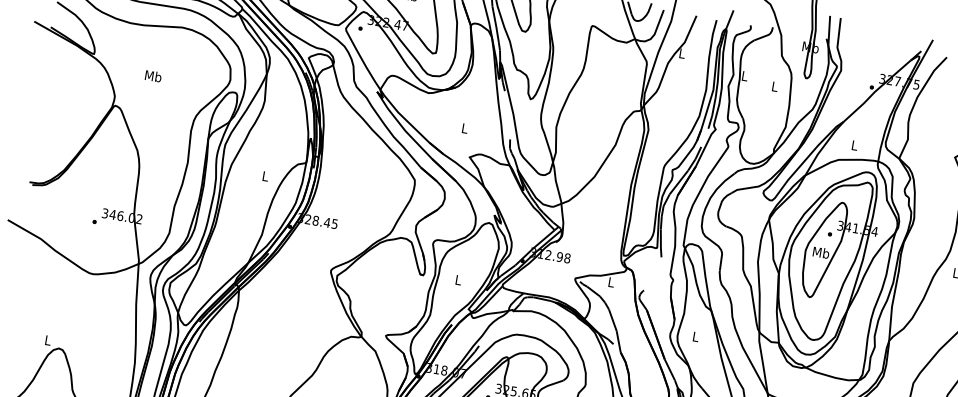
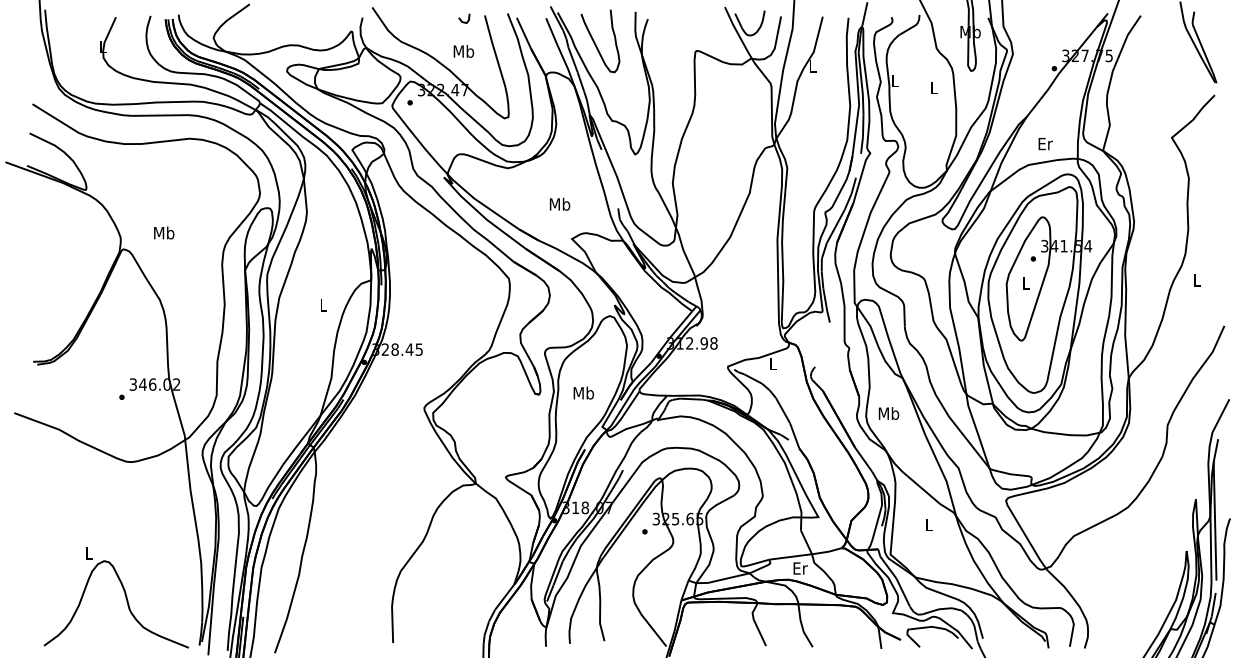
text: (153, 75) -> (164, 232), moved
text: (464, 127) -> (559, 203), L -> Mb
text: (854, 145) -> (1045, 143), L -> Er
text: (821, 252) -> (1026, 283), Mb -> L
text: (458, 279) -> (583, 392), L -> Mb
text: (695, 336) -> (888, 413), L -> Mb

